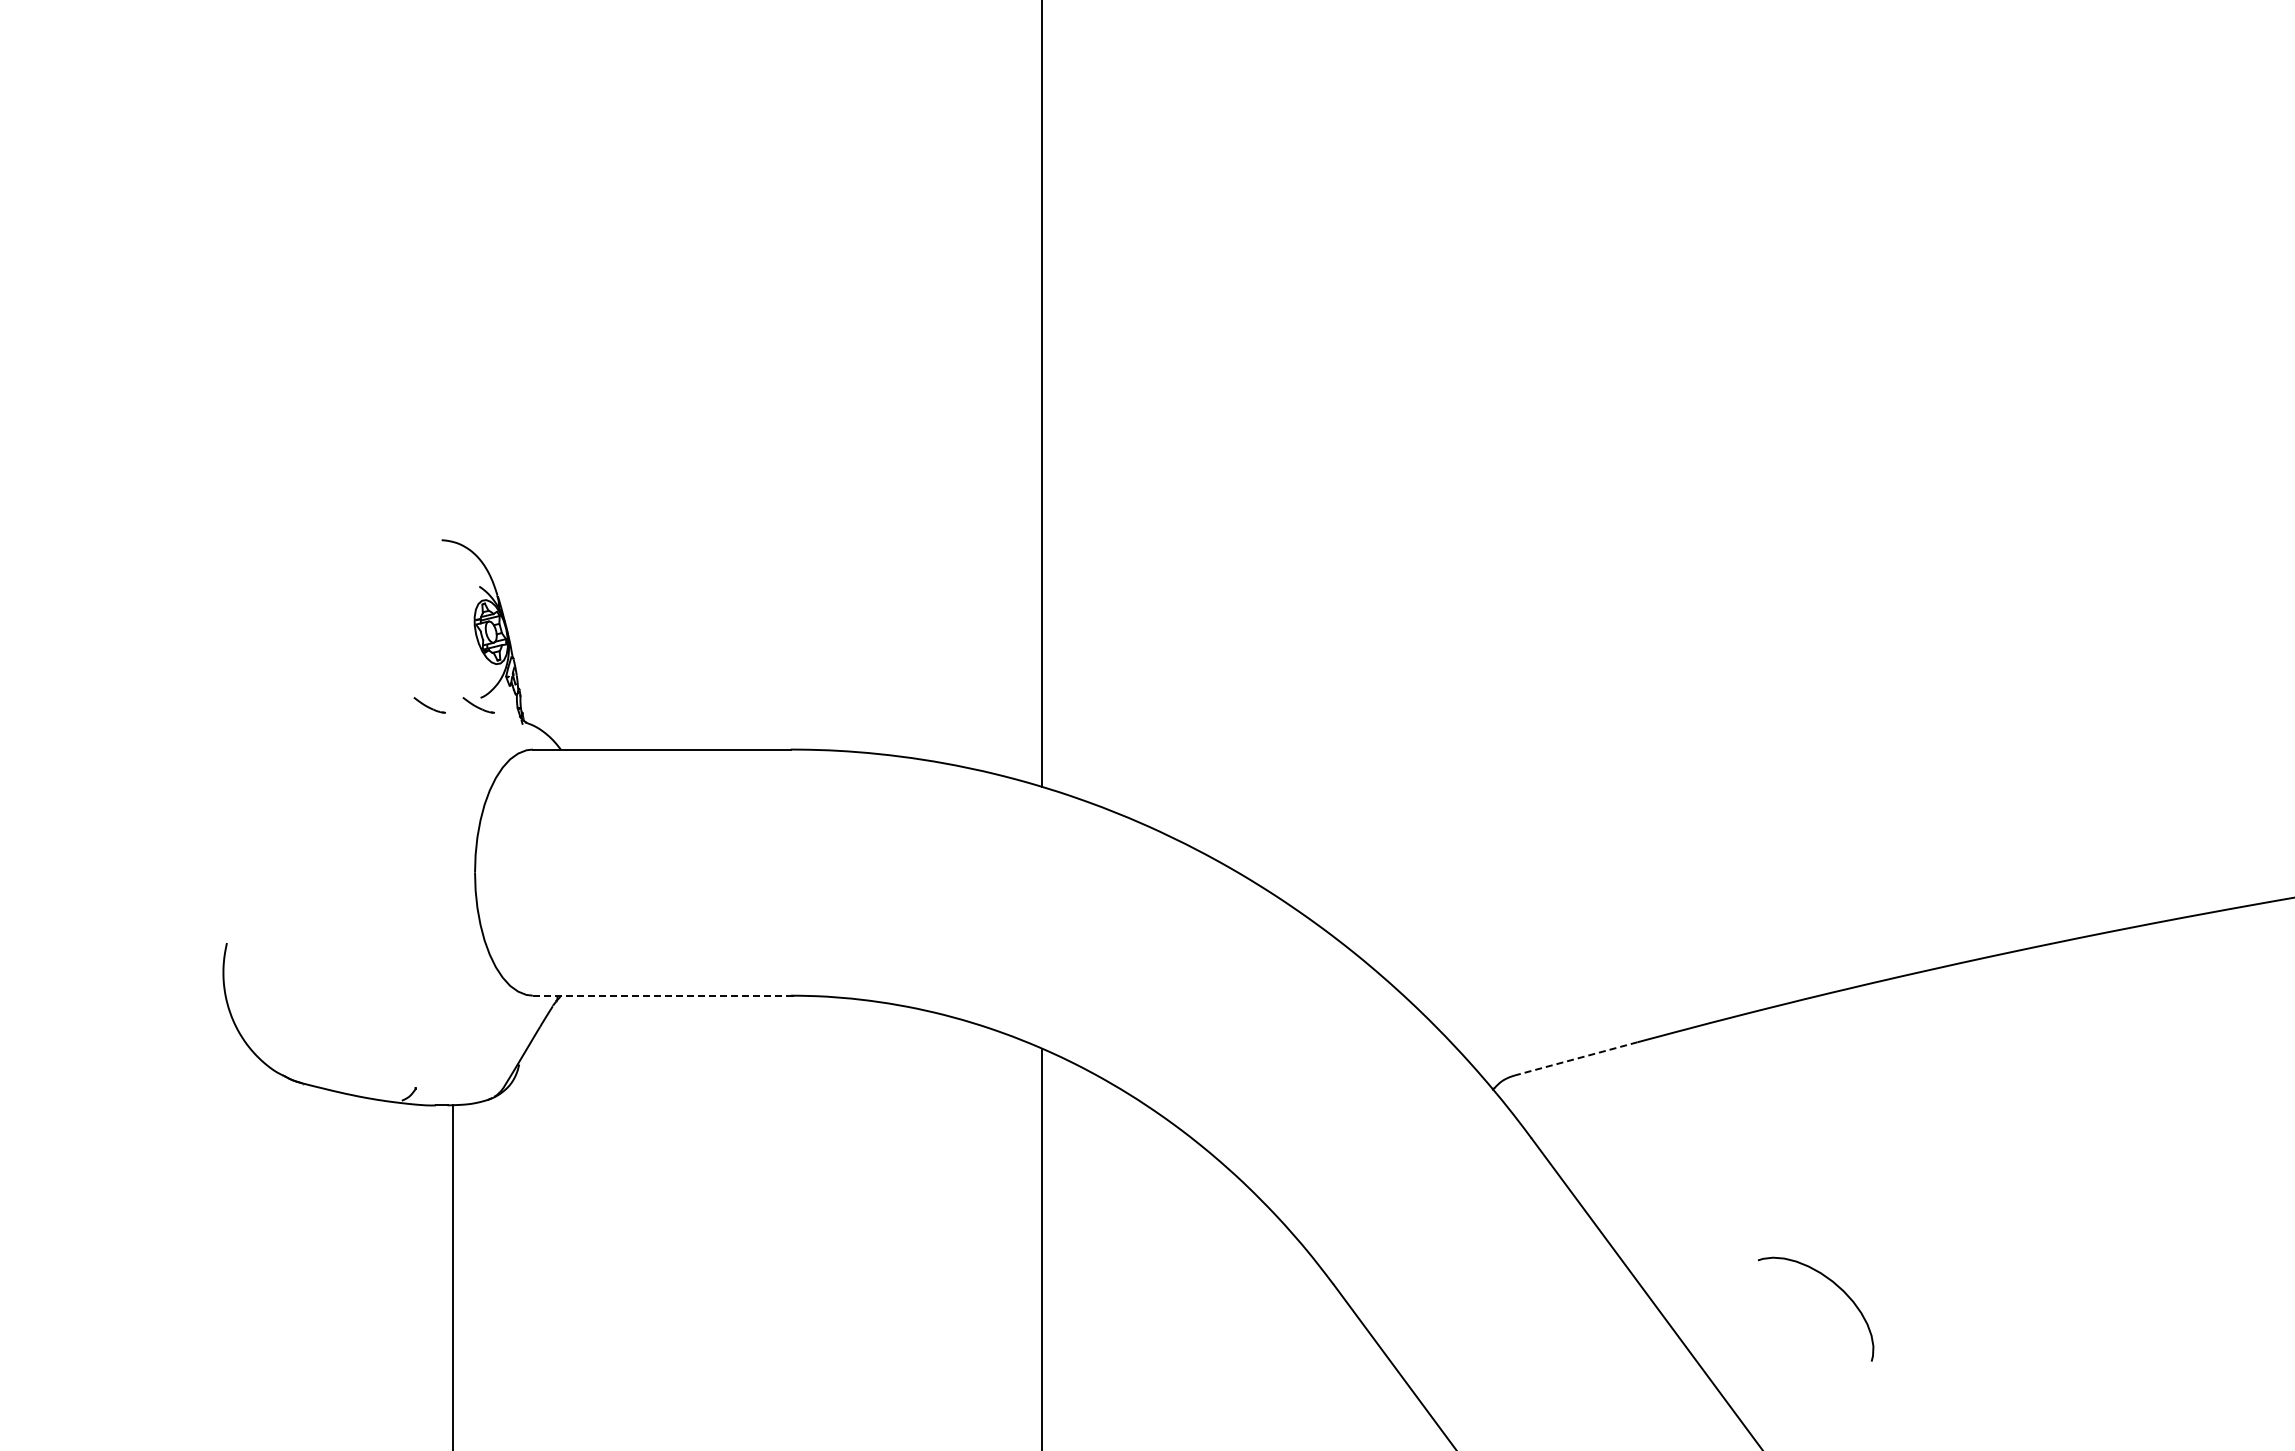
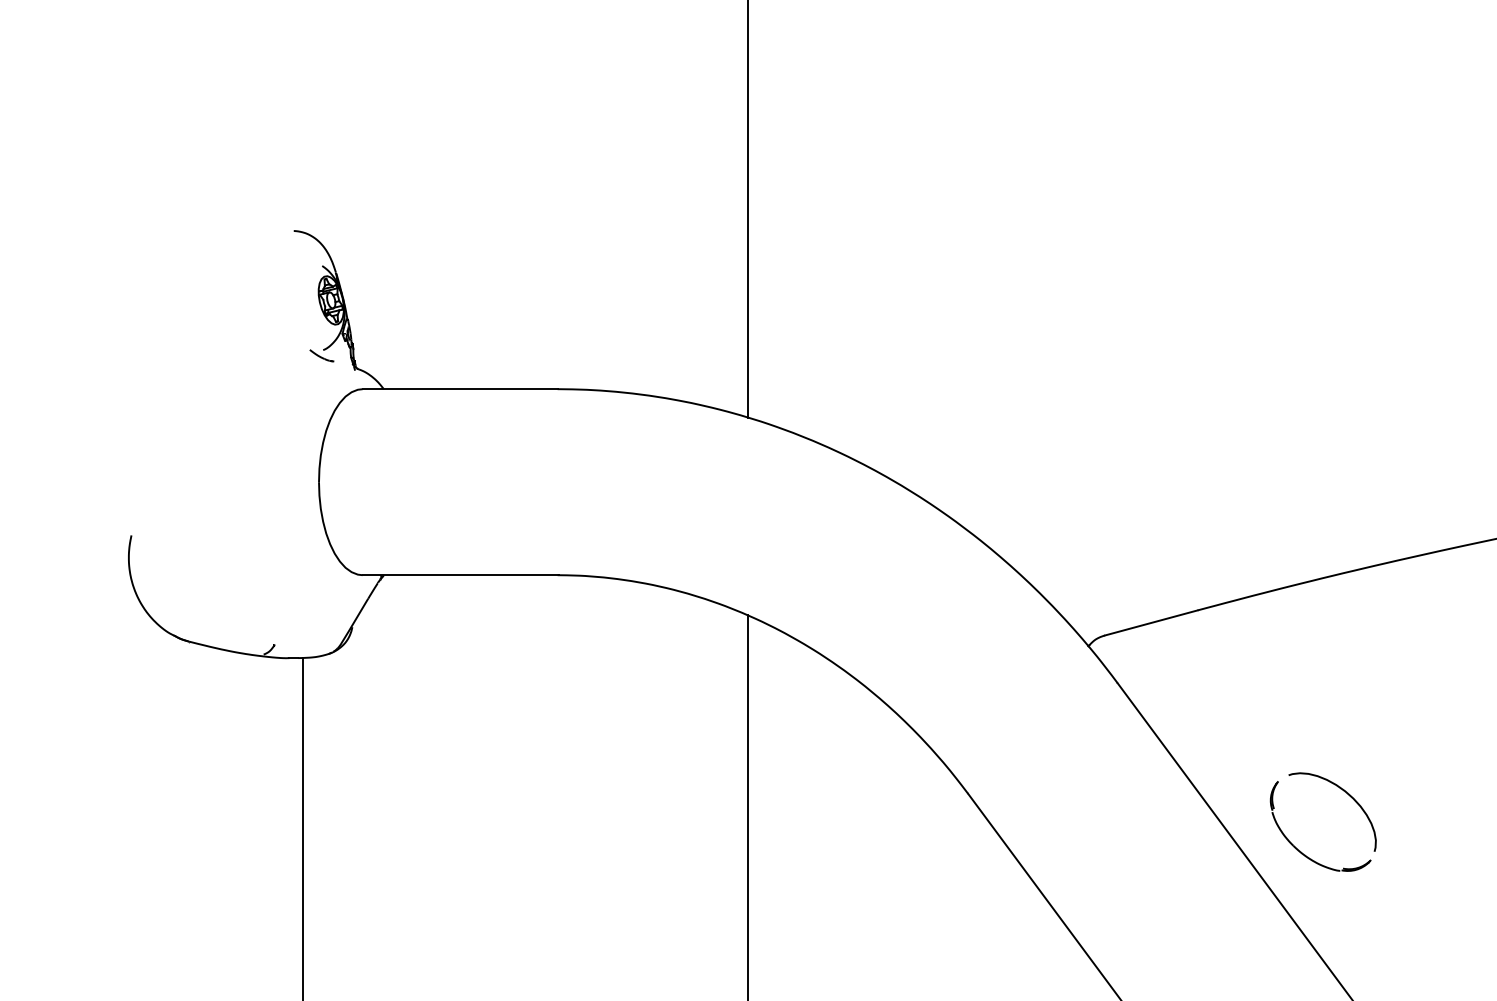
part: (429, 705) -> (284, 355), removed
line: (661, 995) -> (459, 575), dashed -> solid
line: (1575, 1058) -> (1150, 622), dashed -> solid
part: (1772, 1359) -> (1299, 850), added

